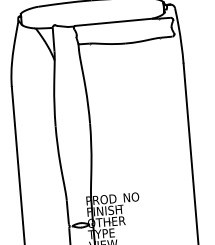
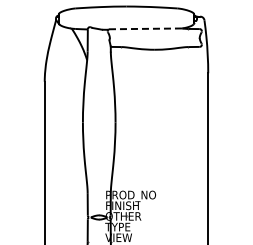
line: (113, 21) -> (145, 28), solid -> dashed

